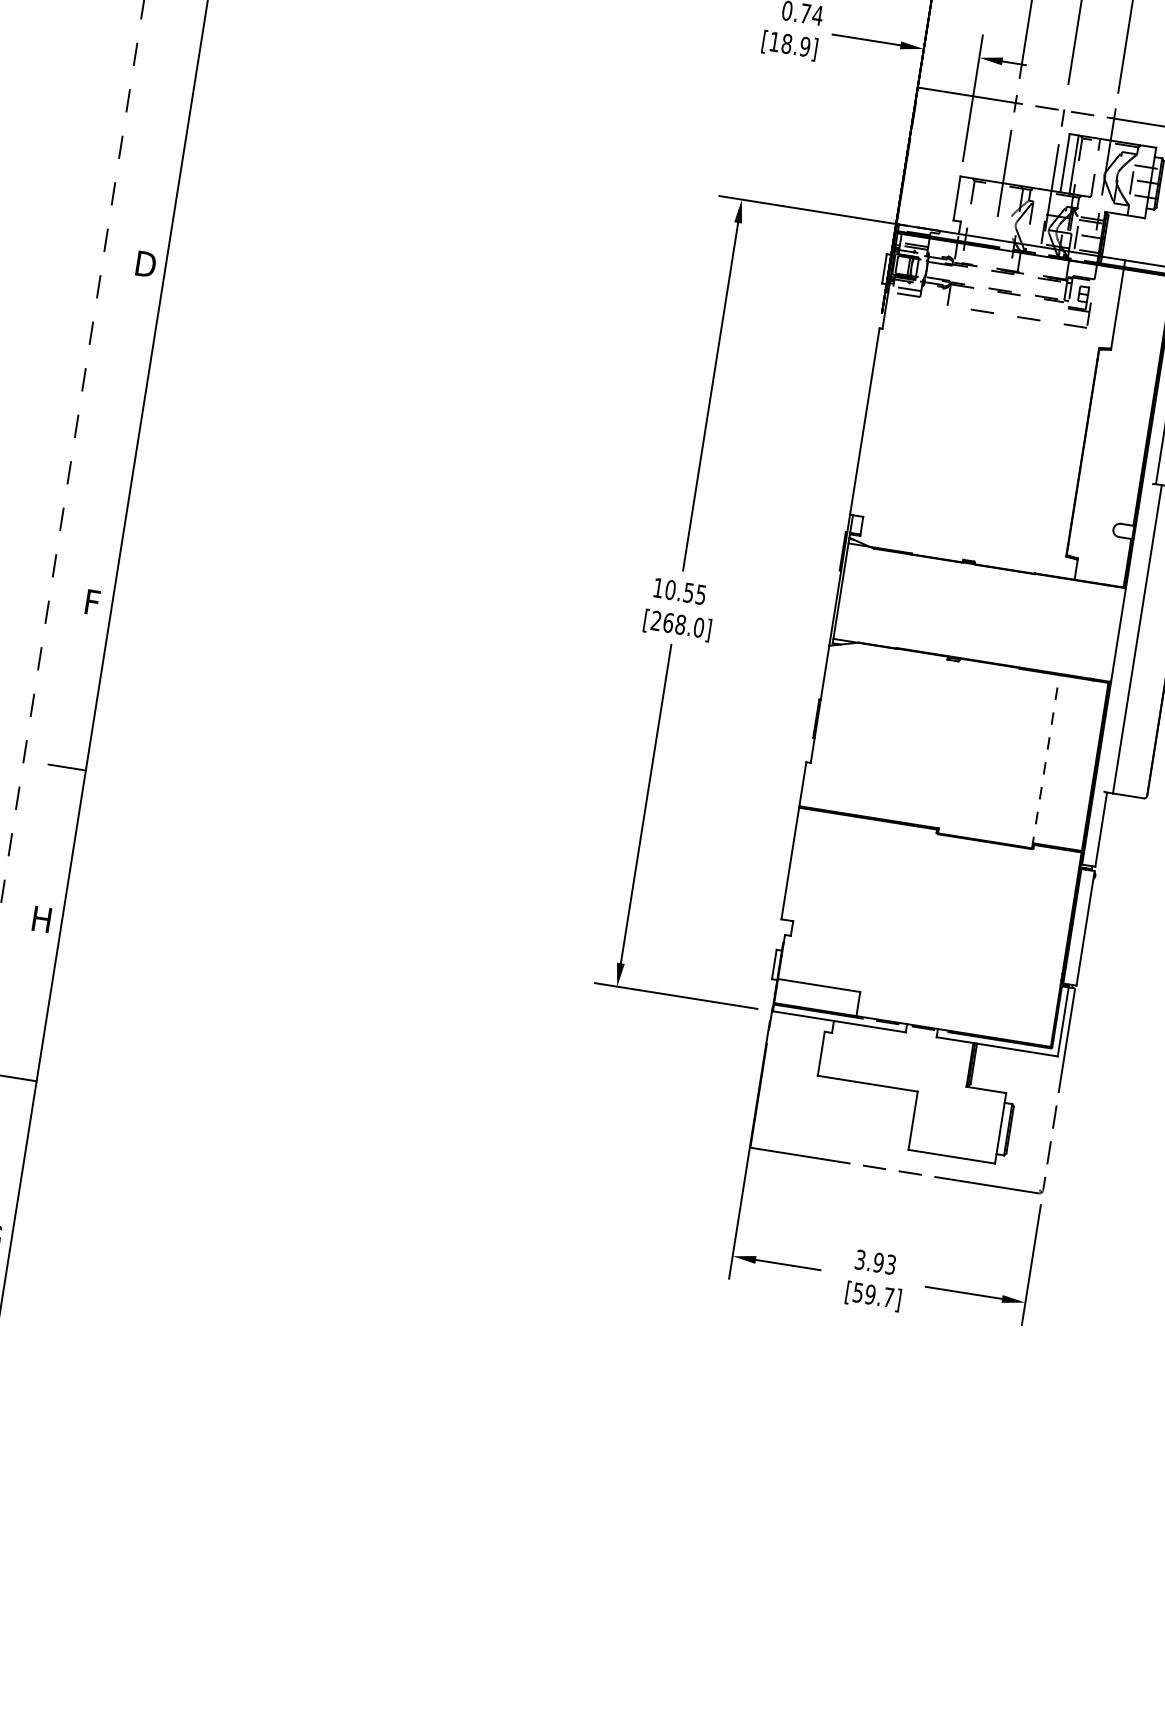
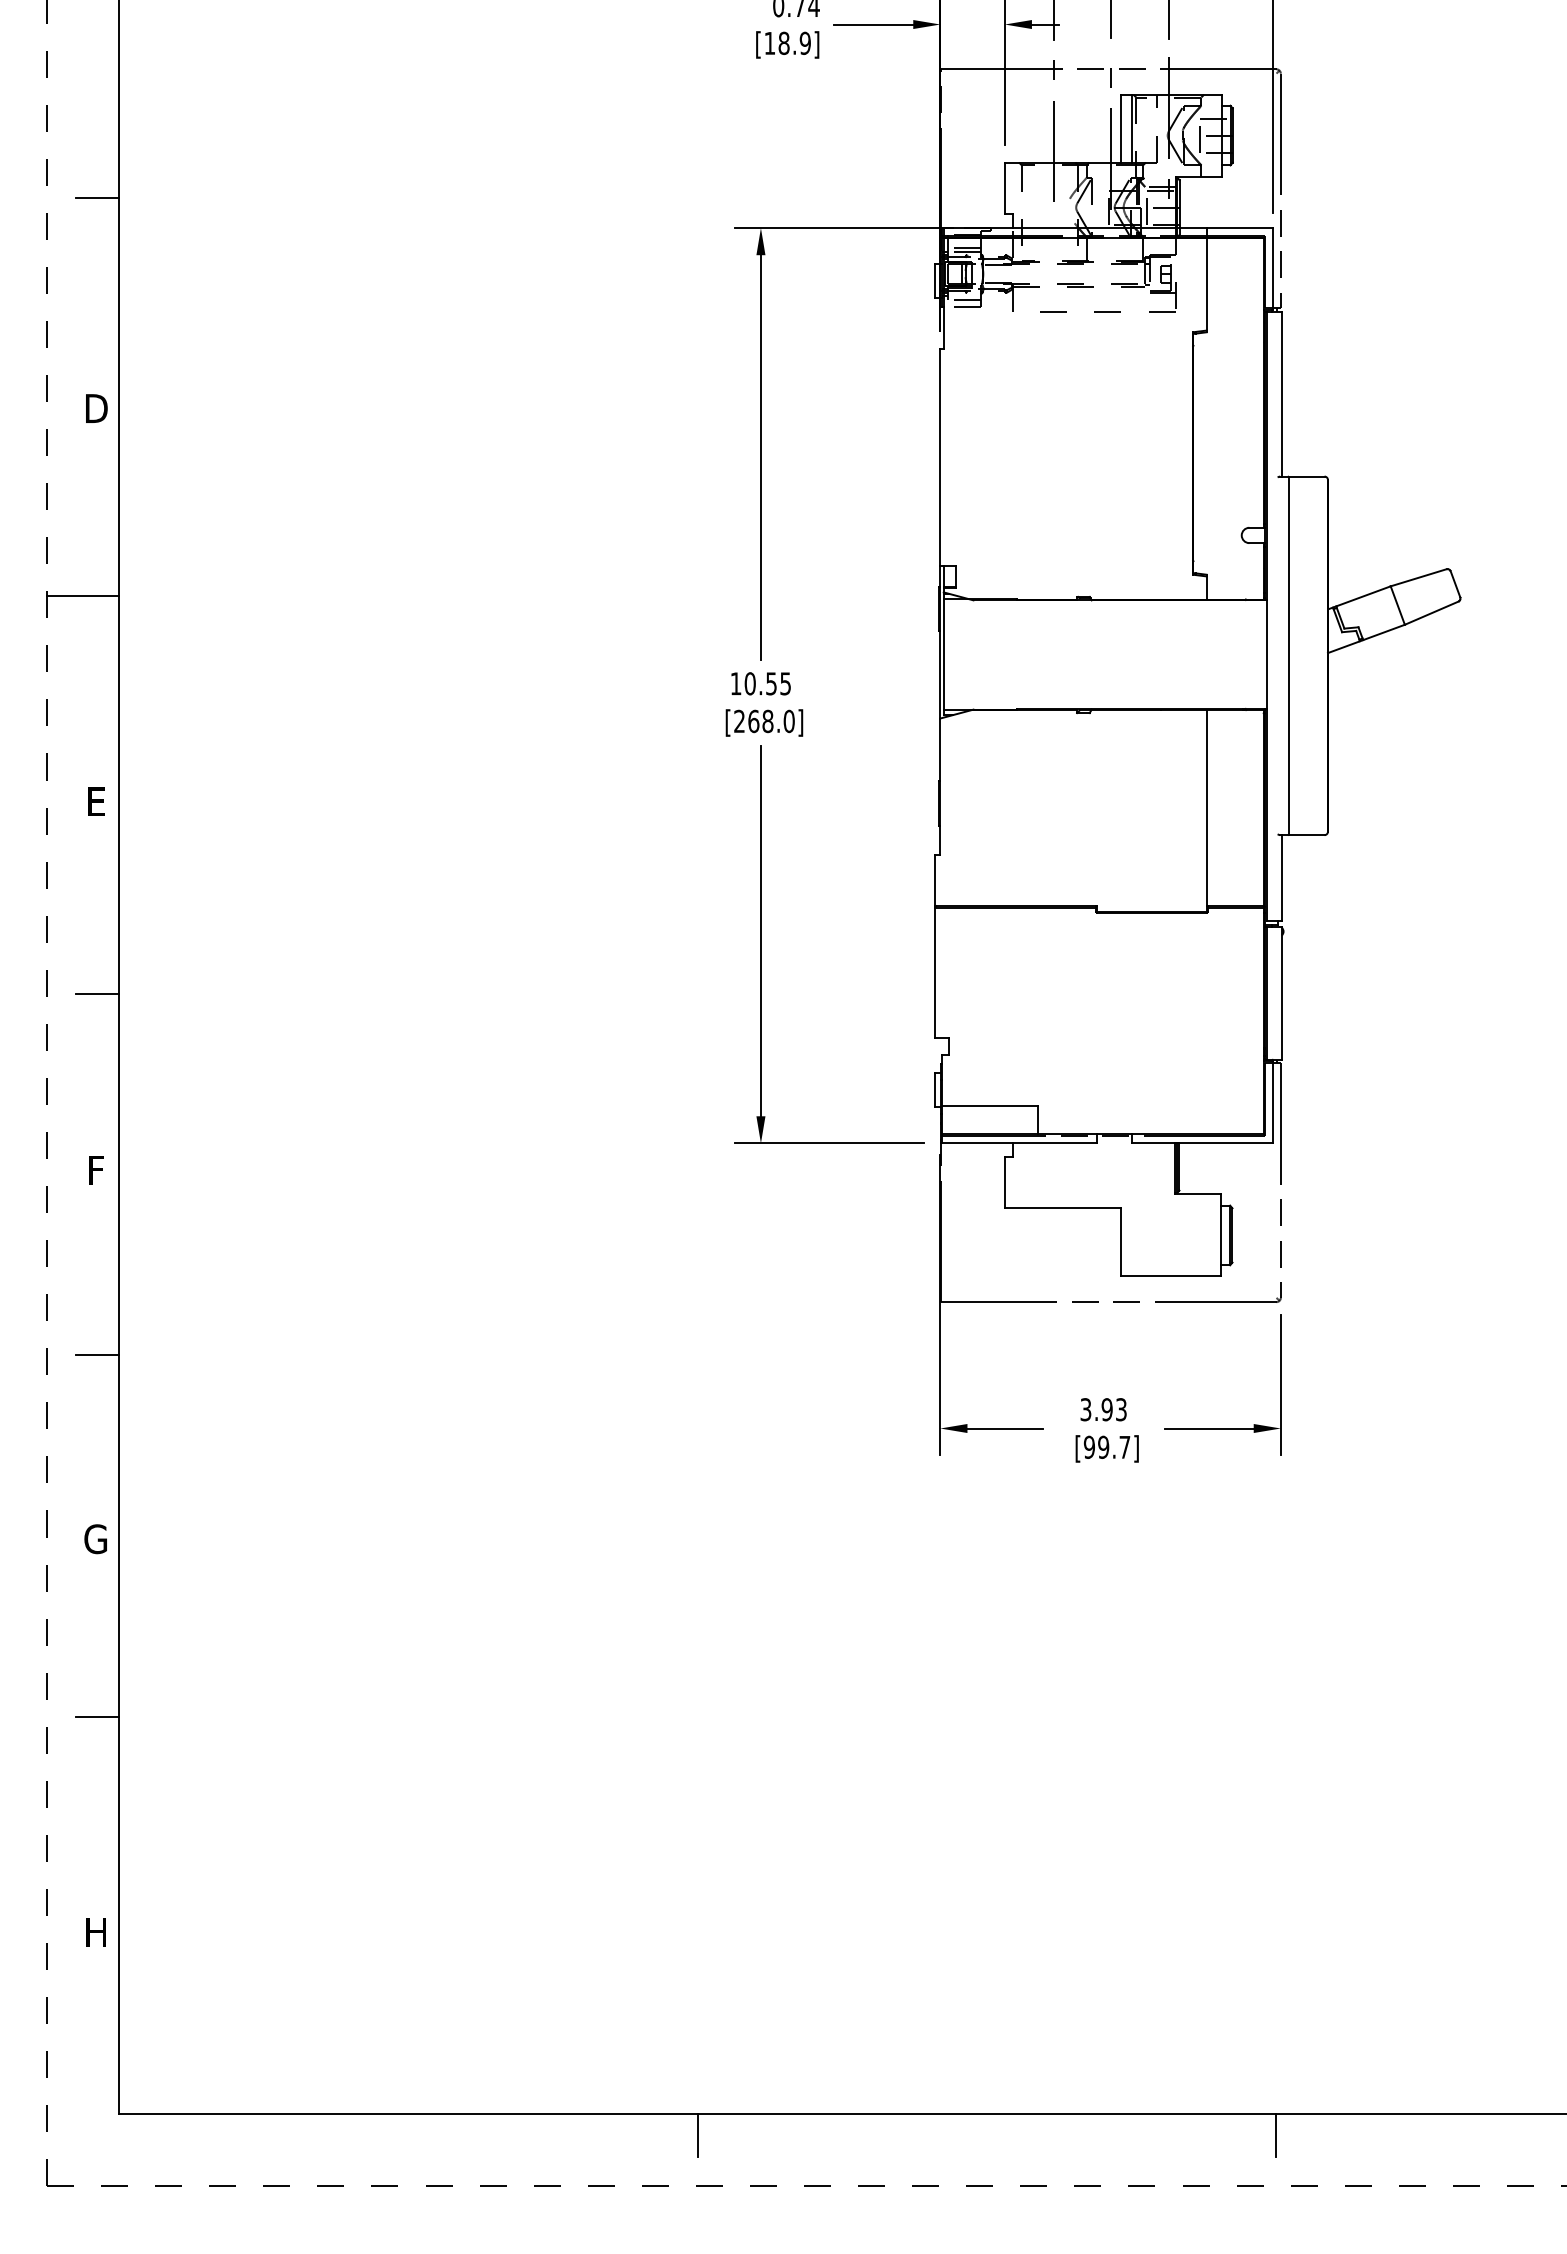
line: (175, 83) -> (97, 198), added
line: (109, 424) -> (83, 596), added
text: (92, 602) -> (96, 801), F -> E
line: (1045, 761) -> (1206, 811), dashed -> solid
text: (41, 919) -> (95, 1170), H -> F
text: (857, 1291) -> (1088, 1446), [59.7] -> [99.7]

